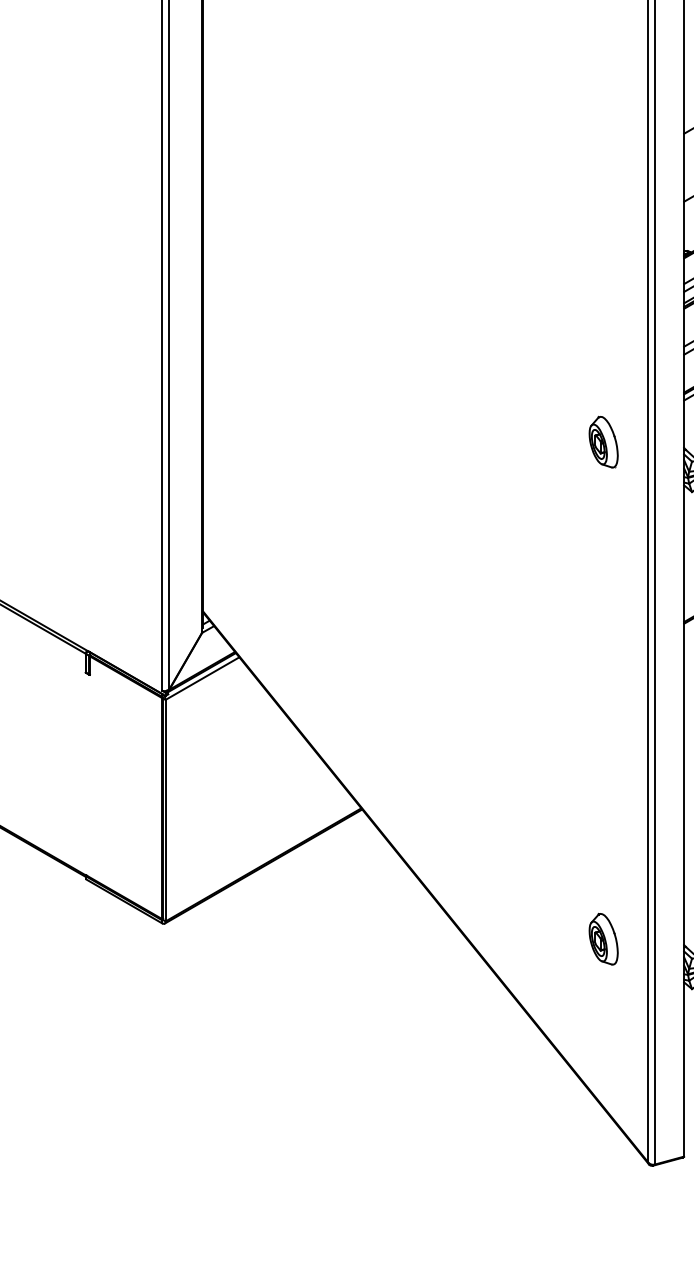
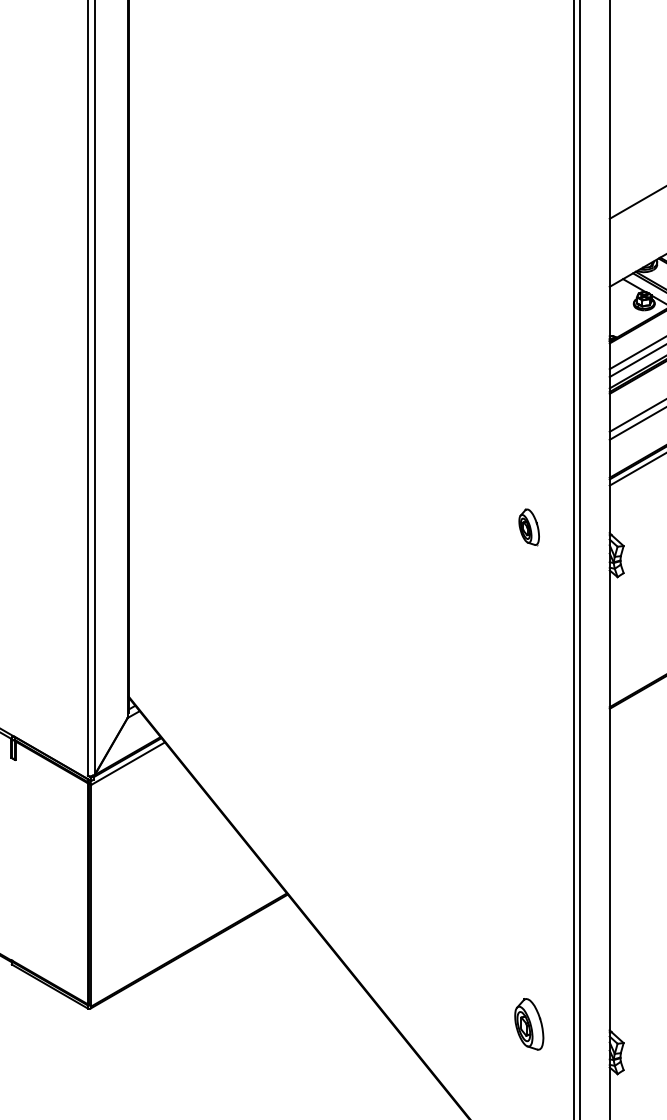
part: (603, 441) -> (529, 526), size x0.7

